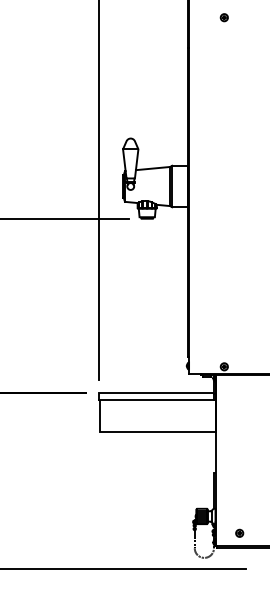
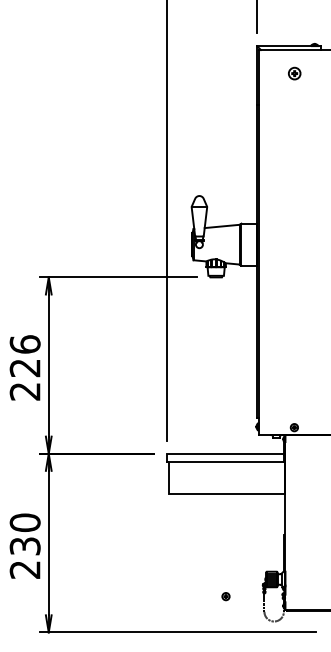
part: (223, 16) -> (293, 72), size x1.6
part: (239, 533) -> (225, 596), moved

